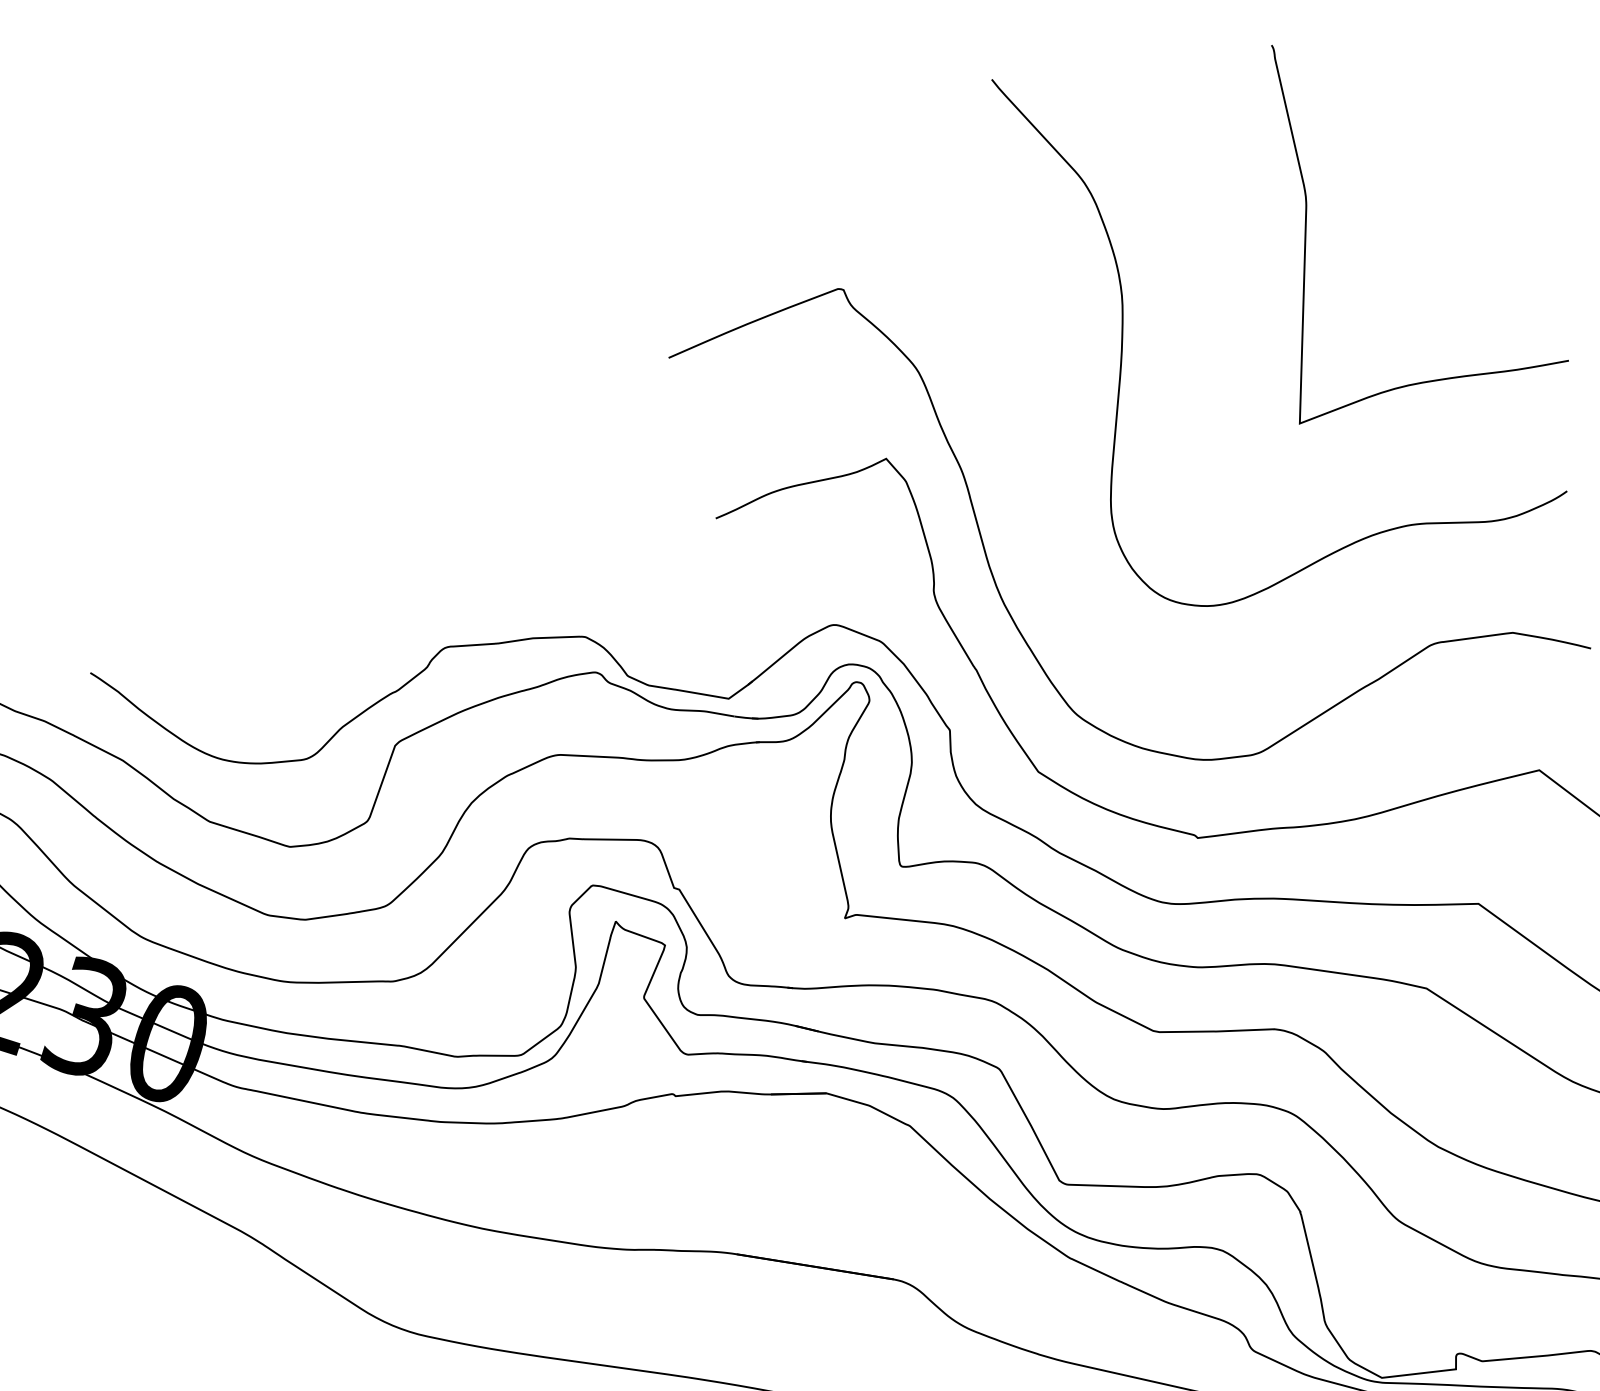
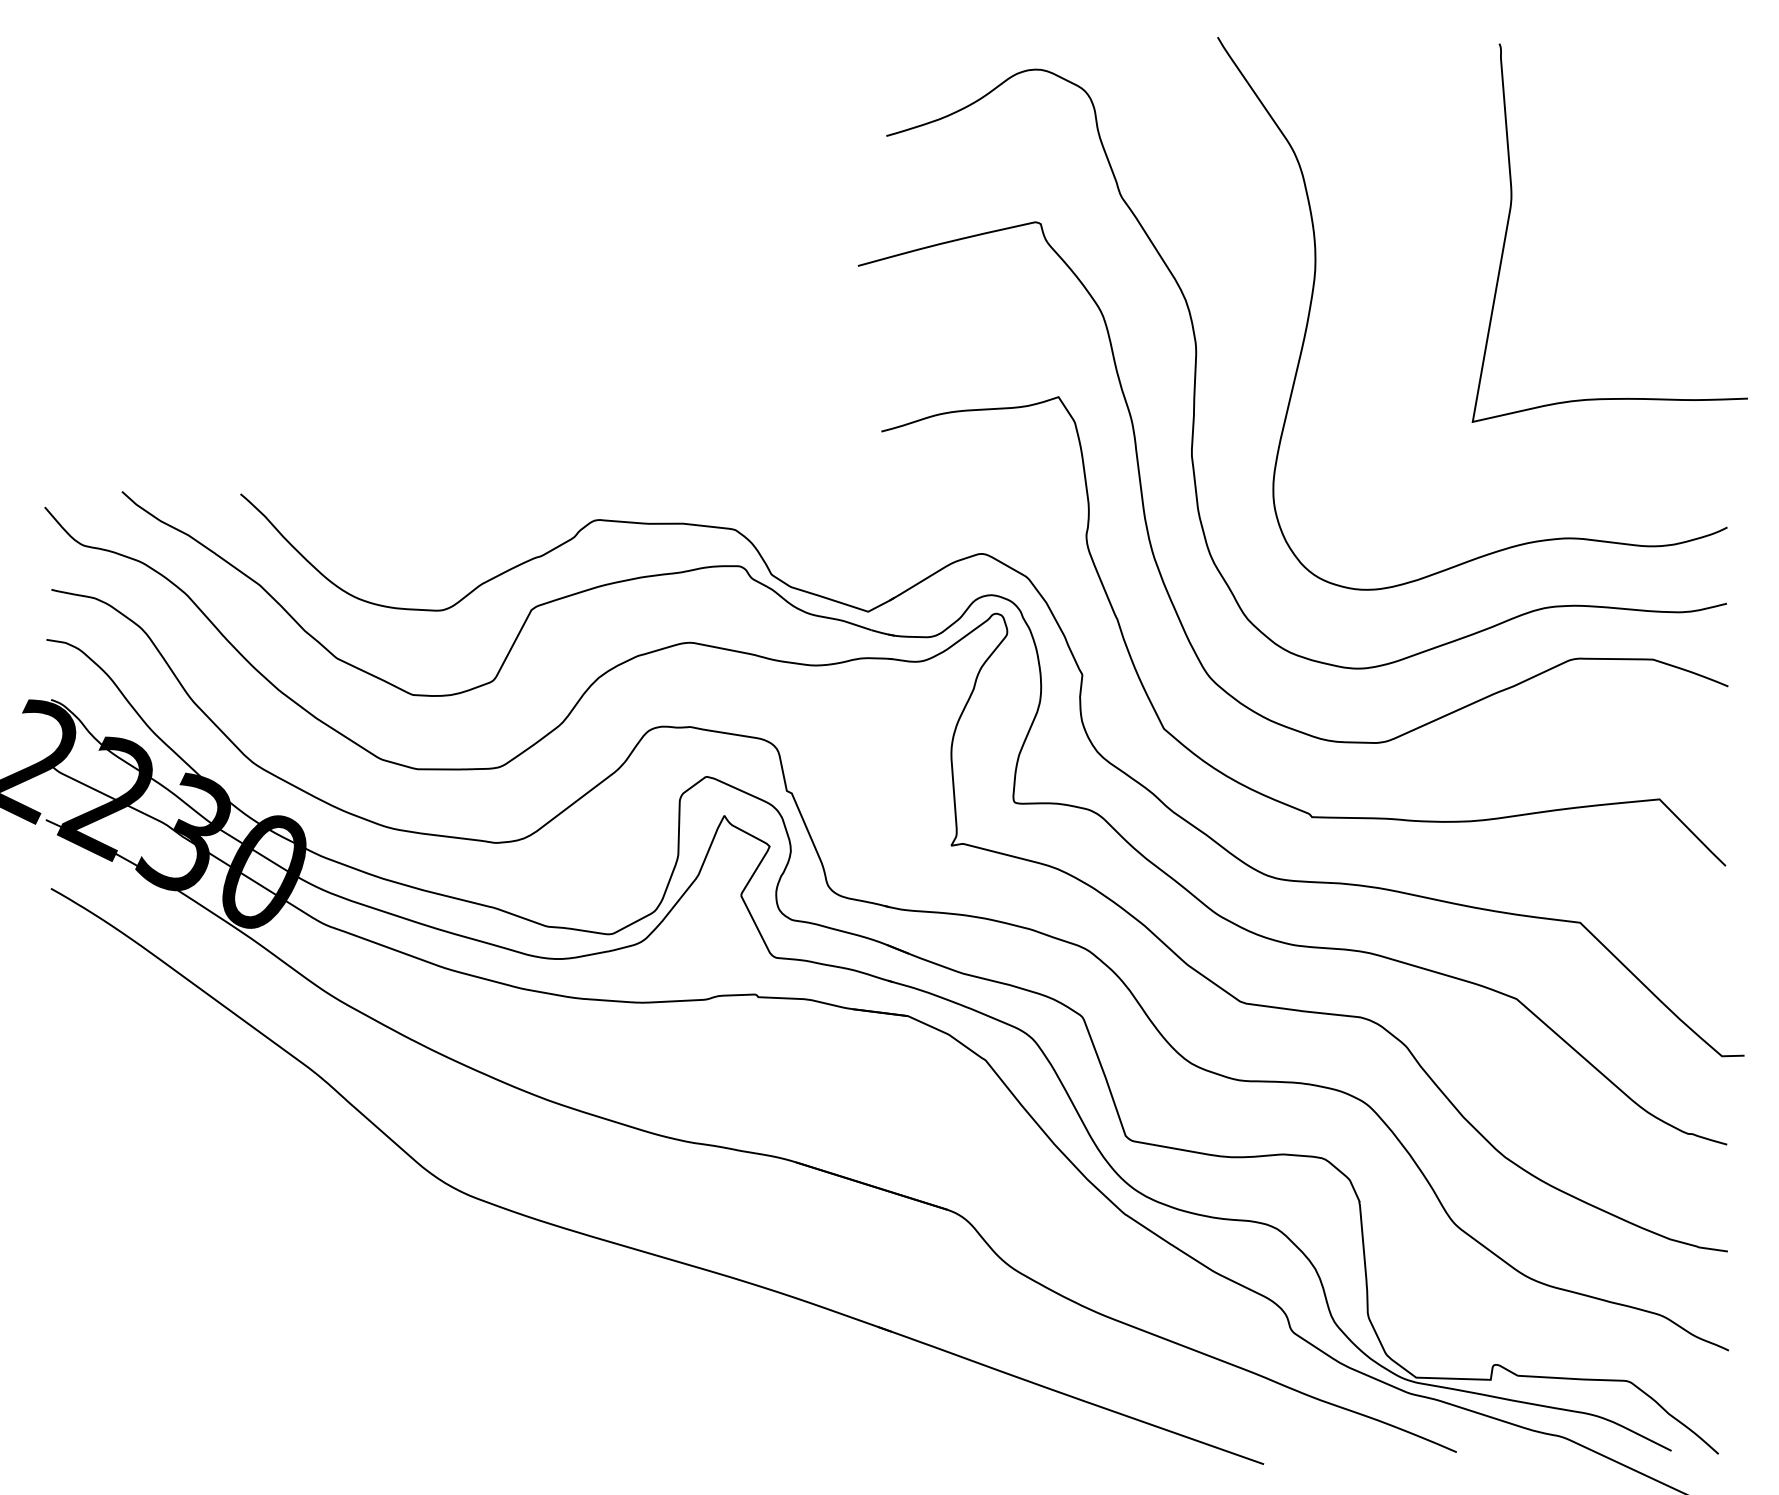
curve: (1017, 397) -> (1197, 355), added

